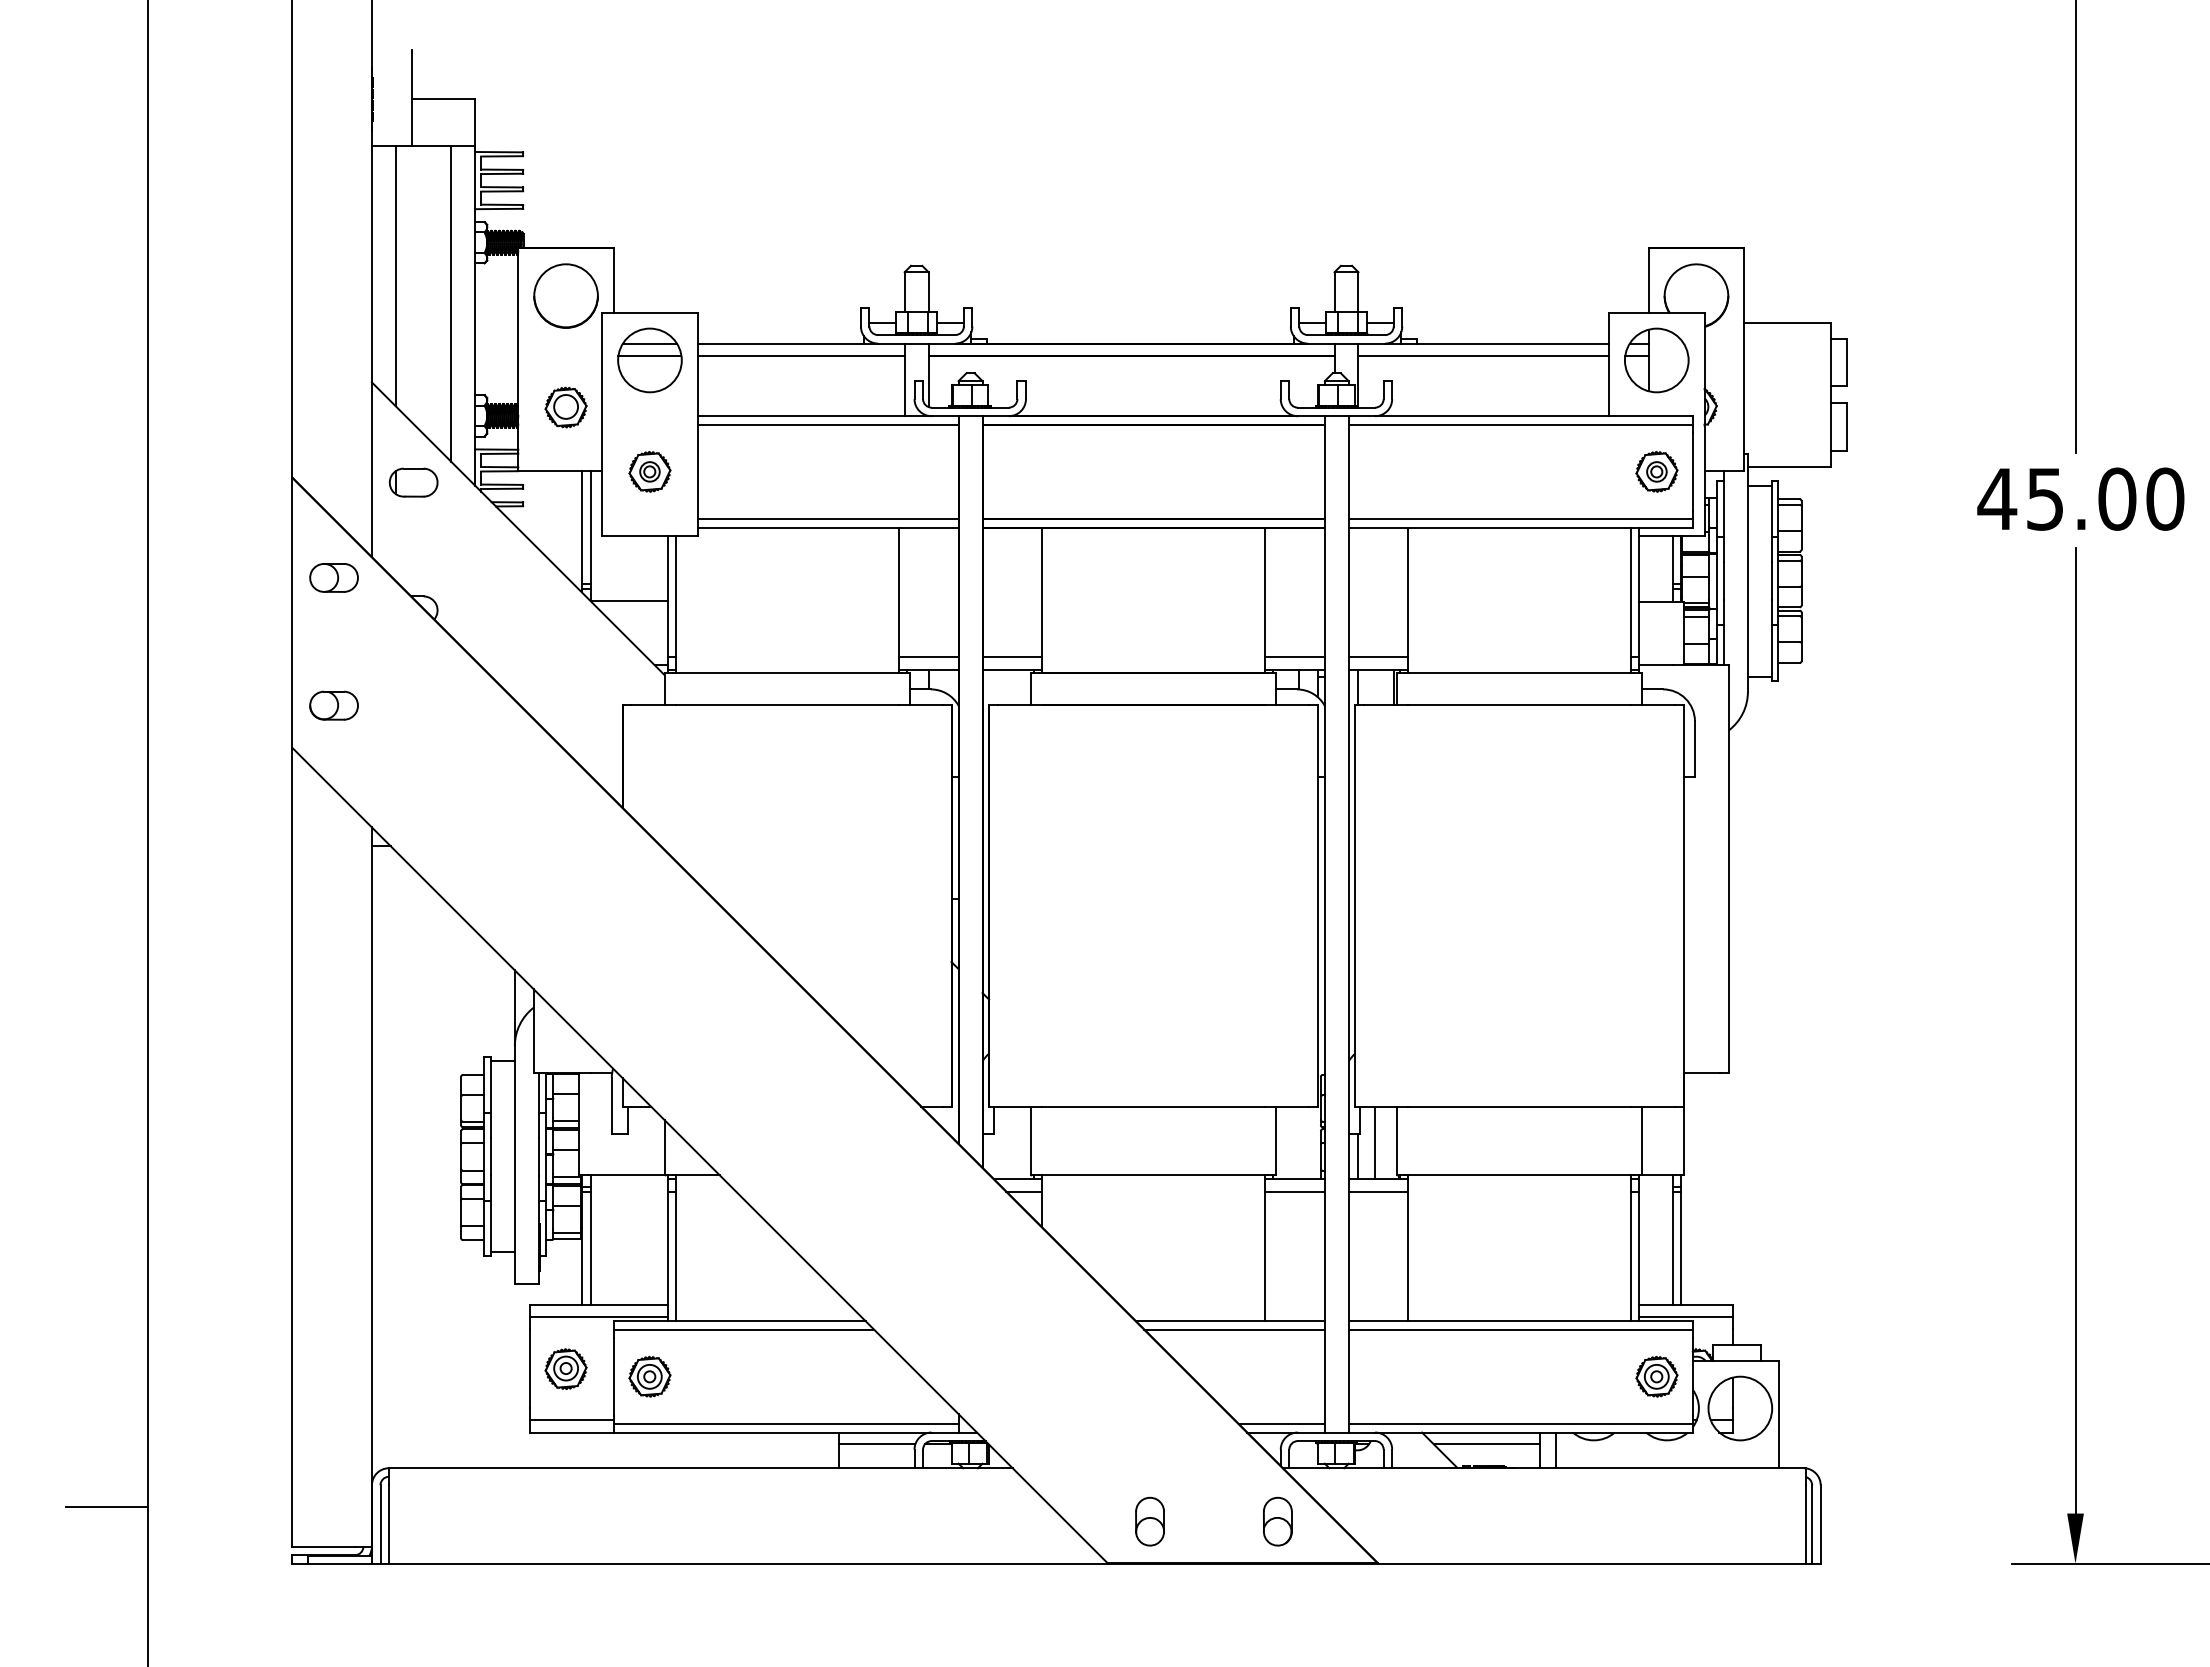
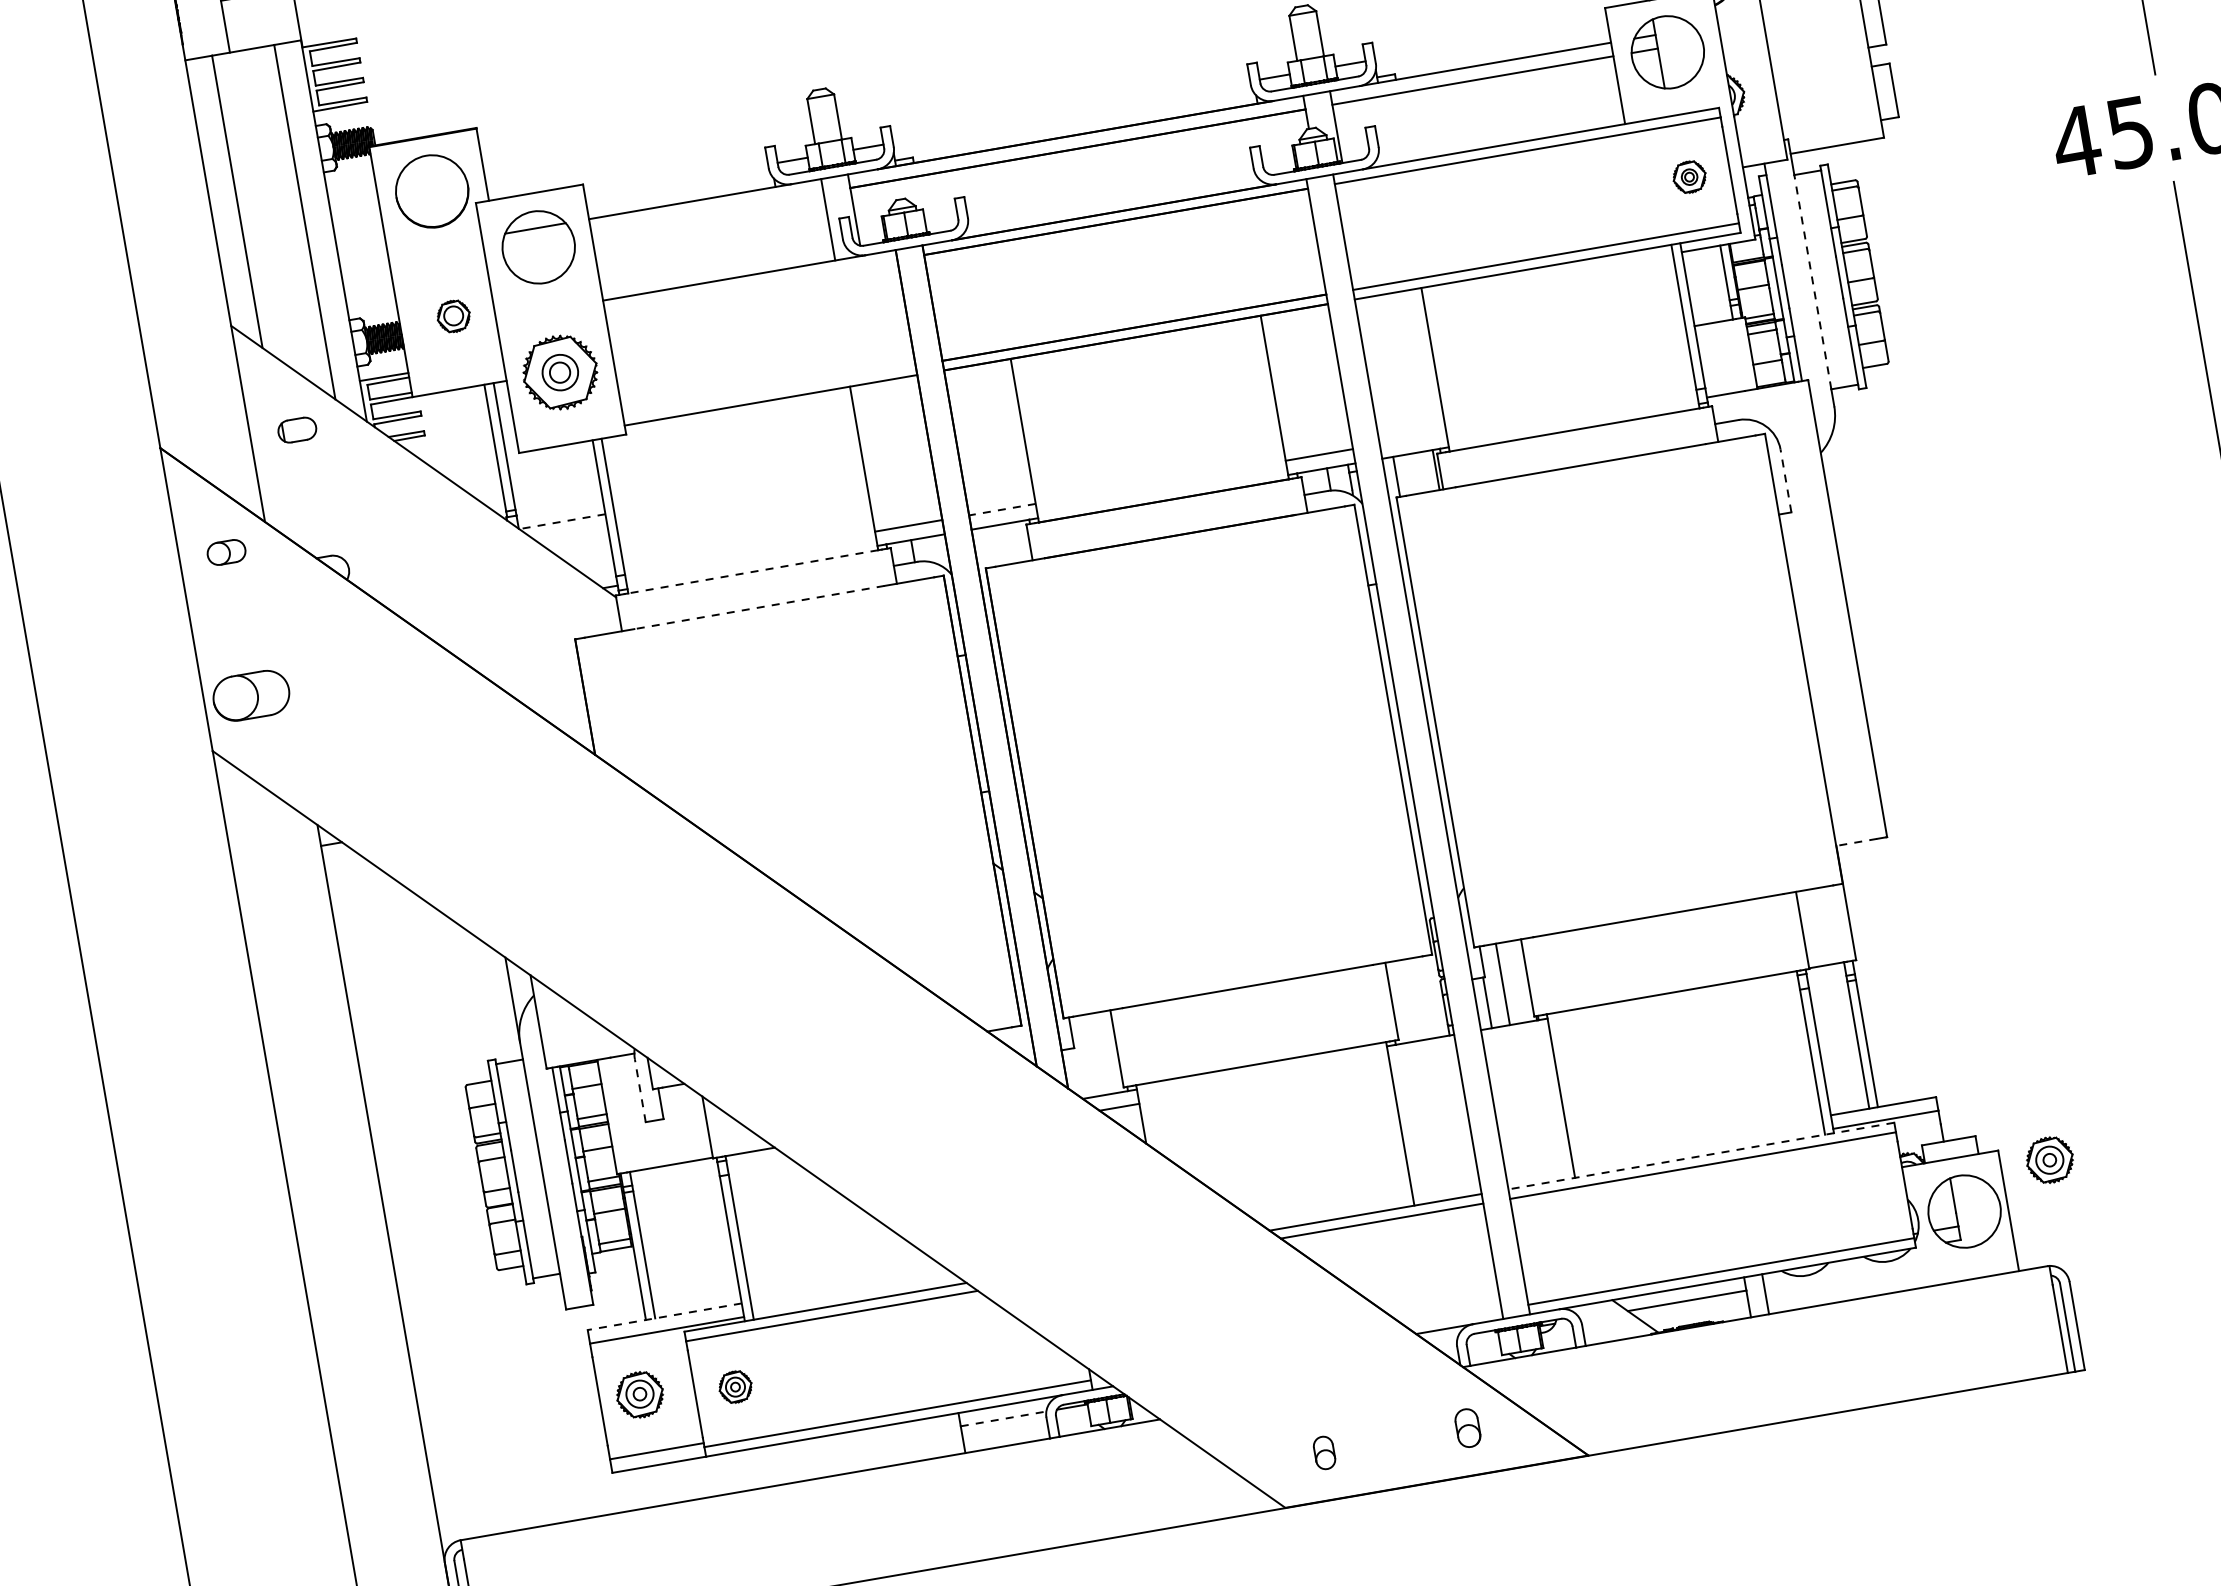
line: (649, 355) -> (537, 241), removed
line: (800, 355) -> (706, 212), removed
part: (565, 407) -> (453, 316), size x0.7
line: (827, 424) -> (750, 284), removed
part: (649, 471) -> (559, 371), size x1.6
part: (1656, 471) -> (1689, 176), size x0.7
part: (413, 482) -> (297, 430), size x0.7
line: (827, 519) -> (768, 391), removed
part: (333, 577) -> (225, 552), size x0.7
line: (1747, 581) -> (1812, 282), solid -> dashed
line: (628, 601) -> (561, 521), solid -> dashed
line: (1012, 656) -> (1002, 509), solid -> dashed
line: (1378, 656) -> (1413, 438), removed
line: (787, 673) -> (753, 571), solid -> dashed
part: (333, 705) -> (250, 695), size x1.4
line: (787, 705) -> (759, 607), solid -> dashed
line: (1694, 748) -> (1785, 480), solid -> dashed
line: (1701, 1072) -> (1855, 842), solid -> dashed
line: (611, 1105) -> (639, 1090), solid -> dashed
line: (1294, 1191) -> (1422, 1054), removed
line: (1378, 1191) -> (1516, 1038), removed
line: (599, 1305) -> (665, 1317), solid -> dashed
line: (1520, 1321) -> (1701, 1156), solid -> dashed
part: (649, 1376) -> (735, 1386), size x0.7
part: (1656, 1376) -> (2049, 1159), moved
line: (1281, 1424) -> (1453, 1318), removed
line: (877, 1444) -> (1003, 1419), solid -> dashed
part: (1149, 1521) -> (1323, 1452), size x0.6
part: (1277, 1521) -> (1467, 1427), size x0.7

